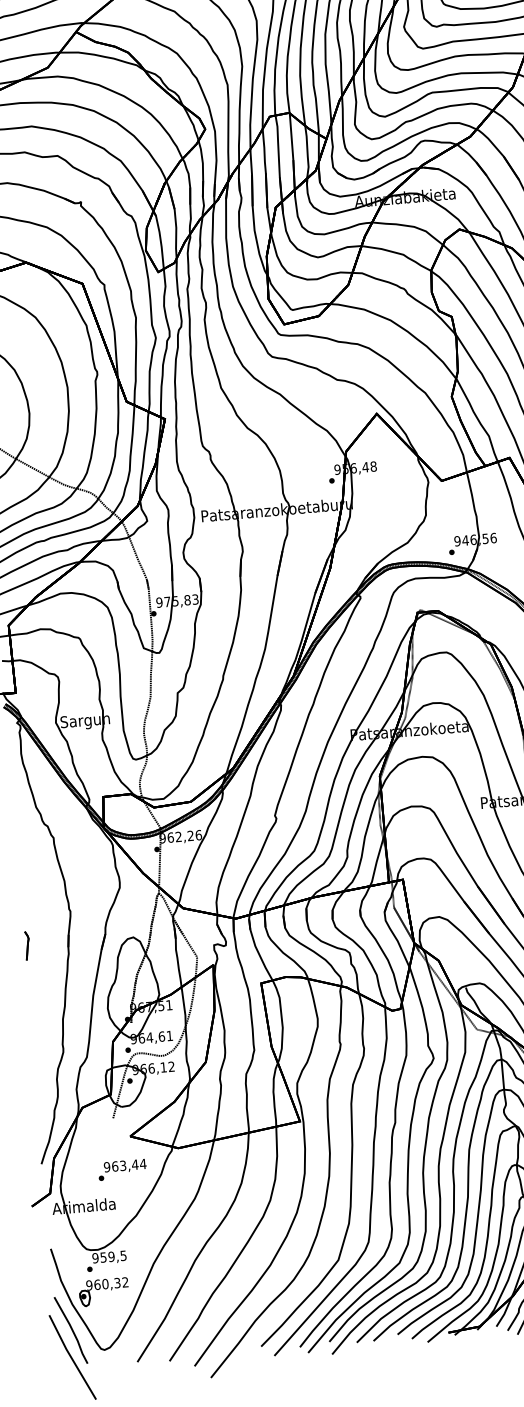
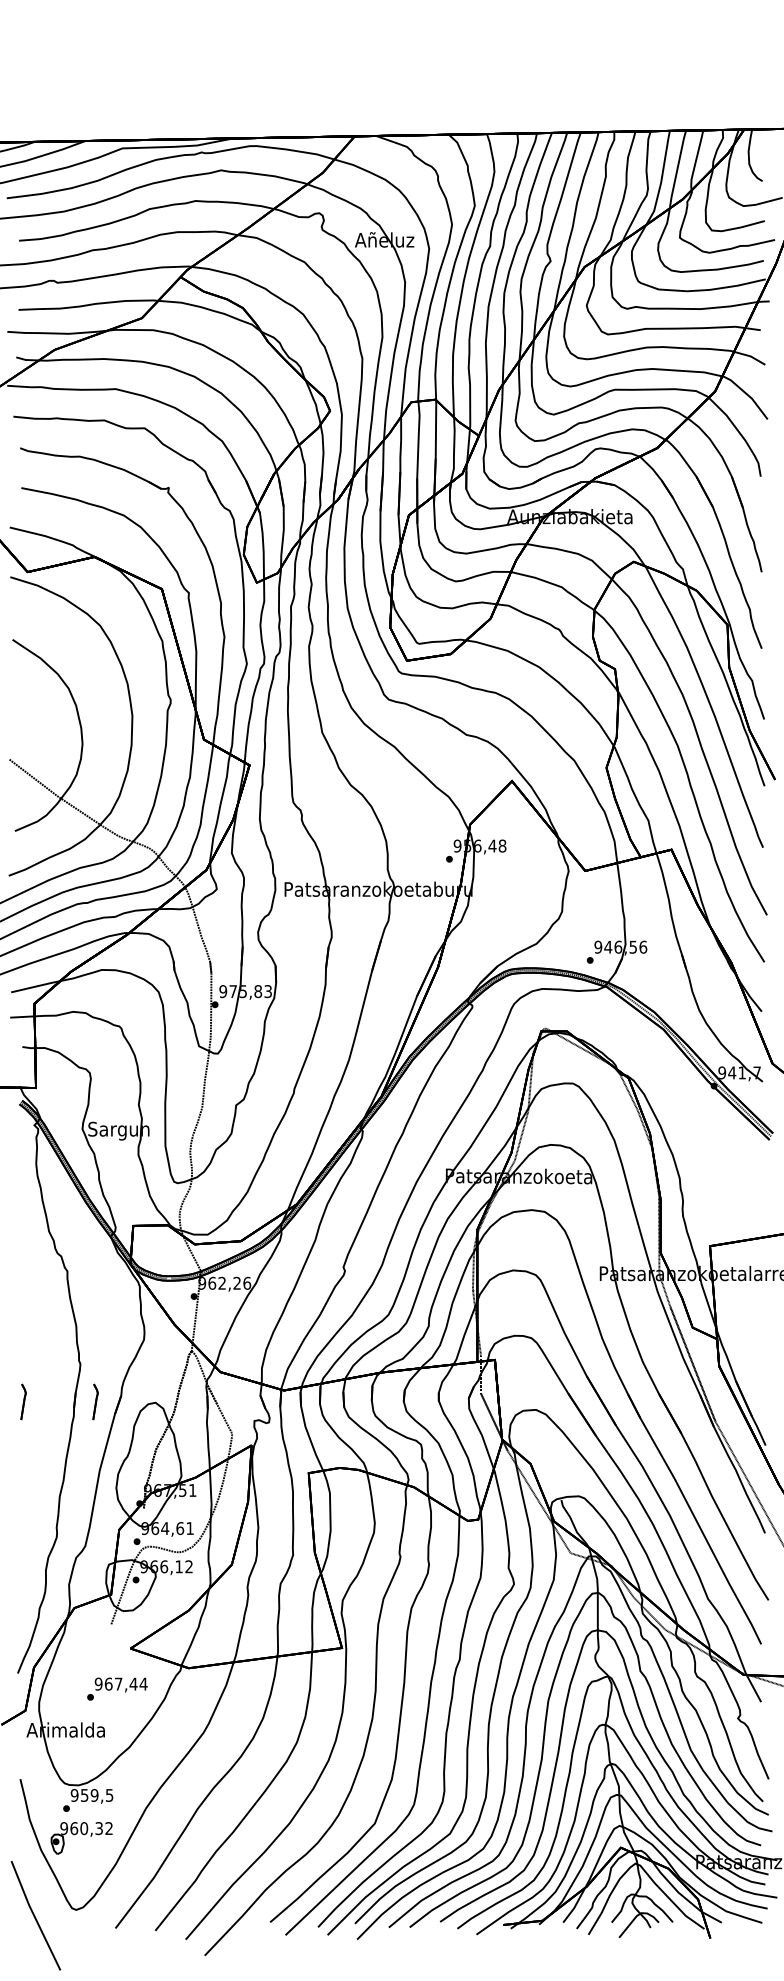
part: (85, 940) -> (95, 1401), added
text: (122, 1165) -> (118, 1683), 963,44 -> 967,44
line: (71, 1330) -> (37, 1882), removed

